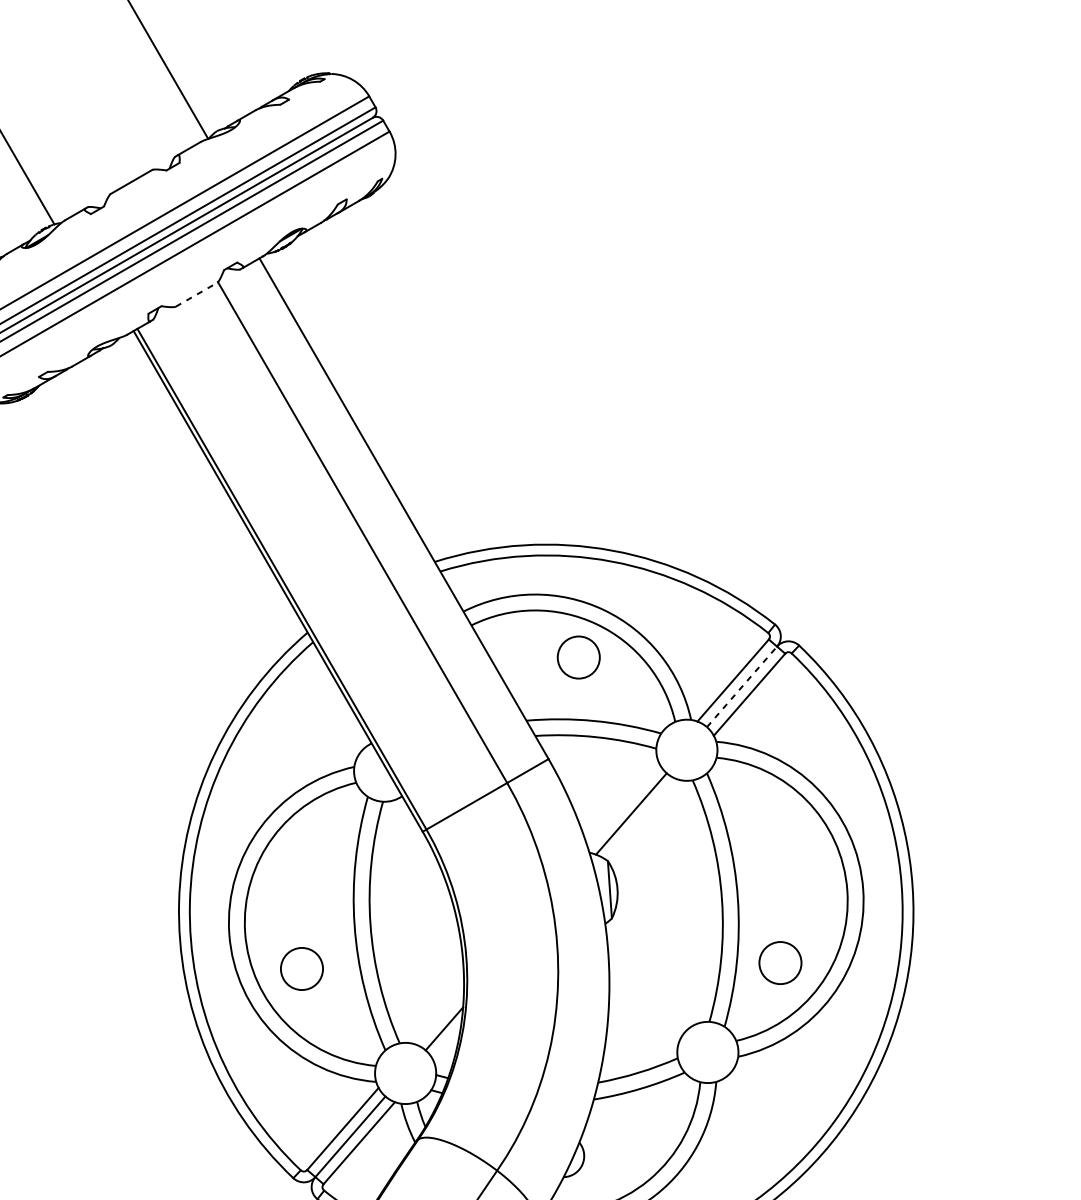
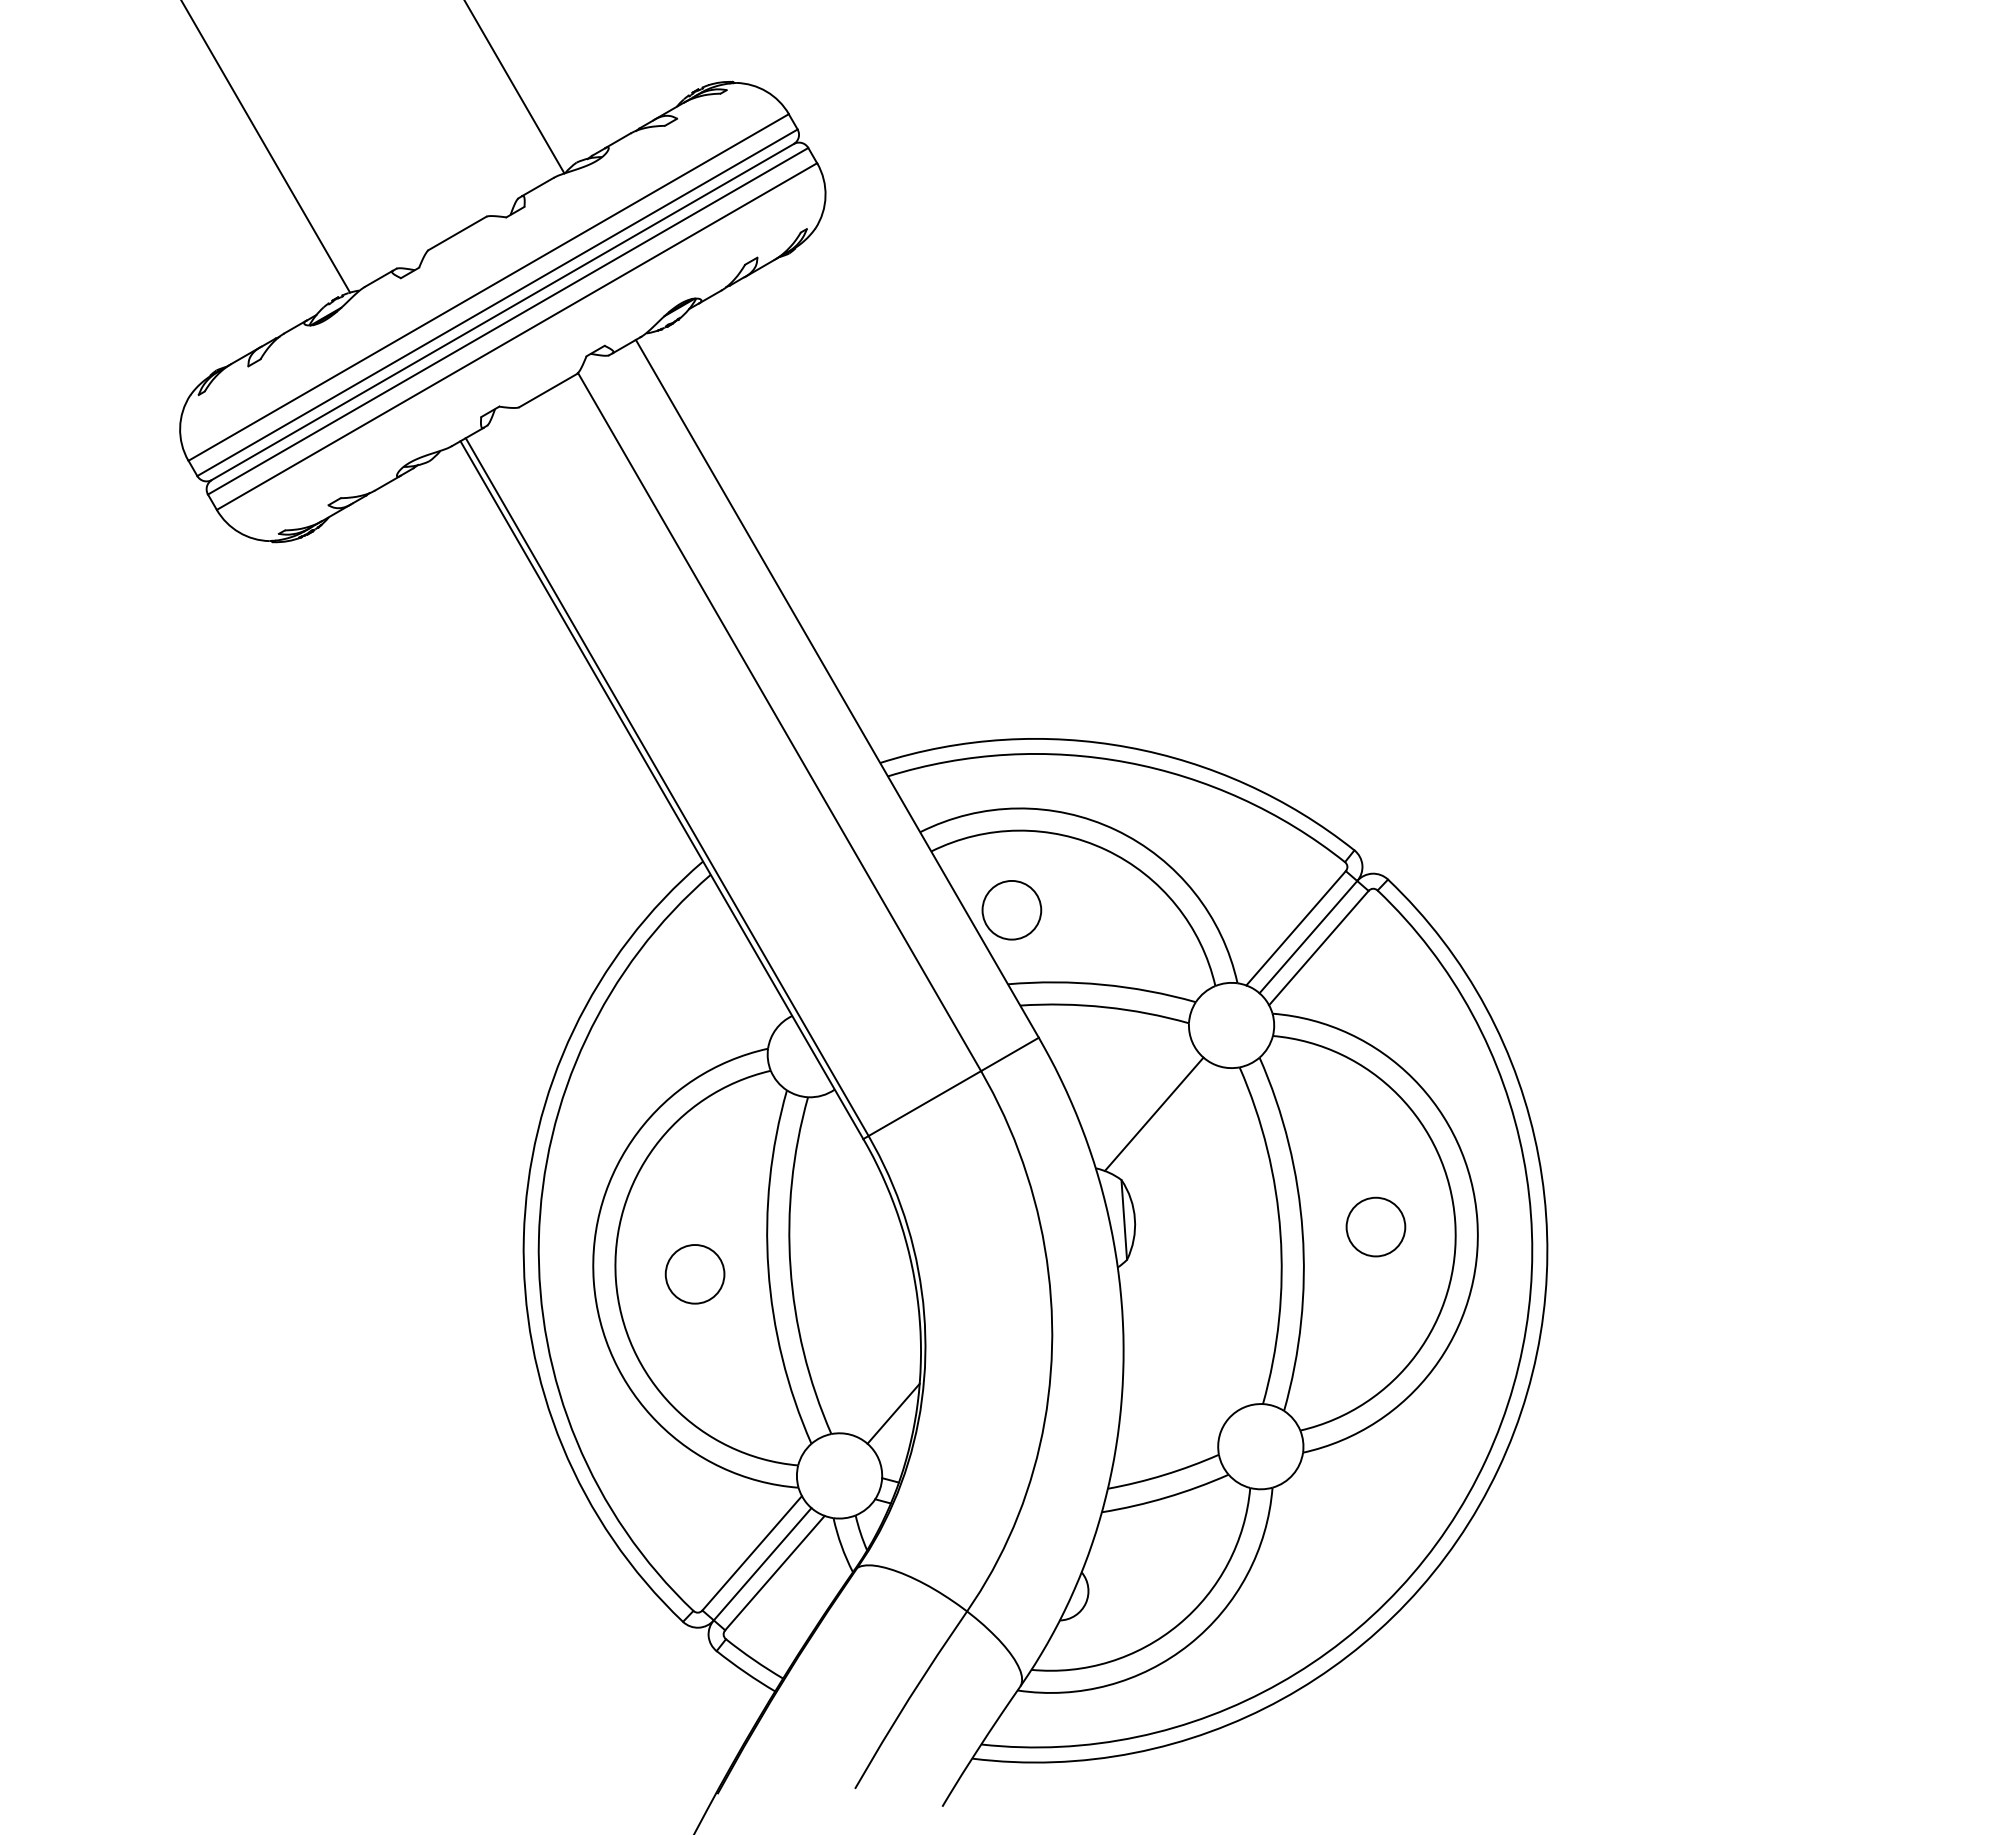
line: (196, 294) -> (548, 390), dashed -> solid
circle: (578, 657) -> (1011, 910), moved
line: (742, 686) -> (1308, 936), dashed -> solid
circle: (780, 962) -> (1375, 1226), moved
circle: (301, 969) -> (694, 1274), moved

